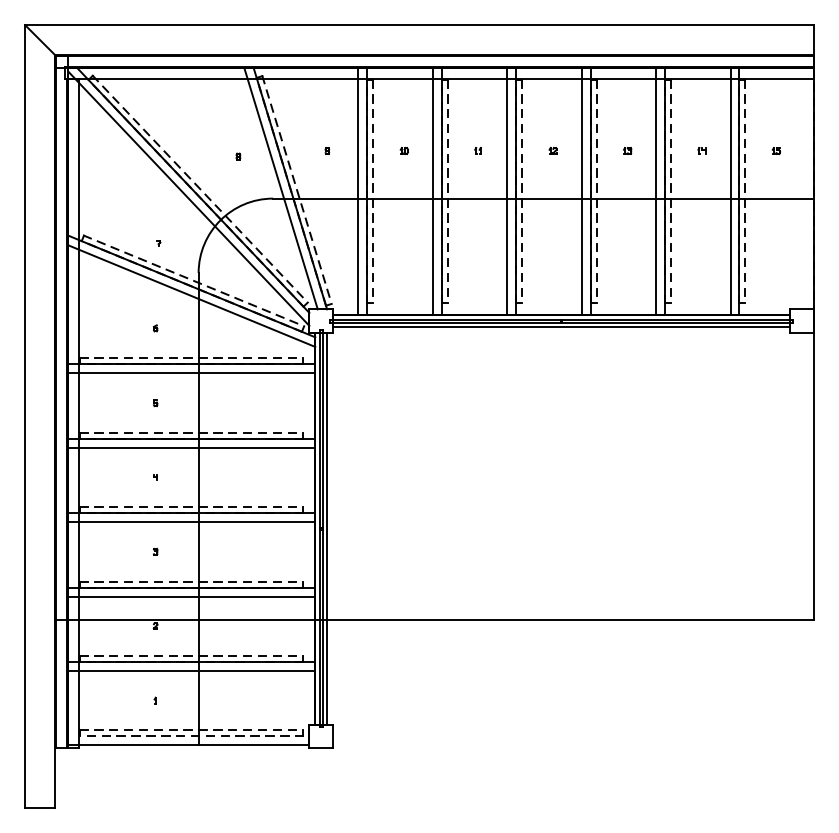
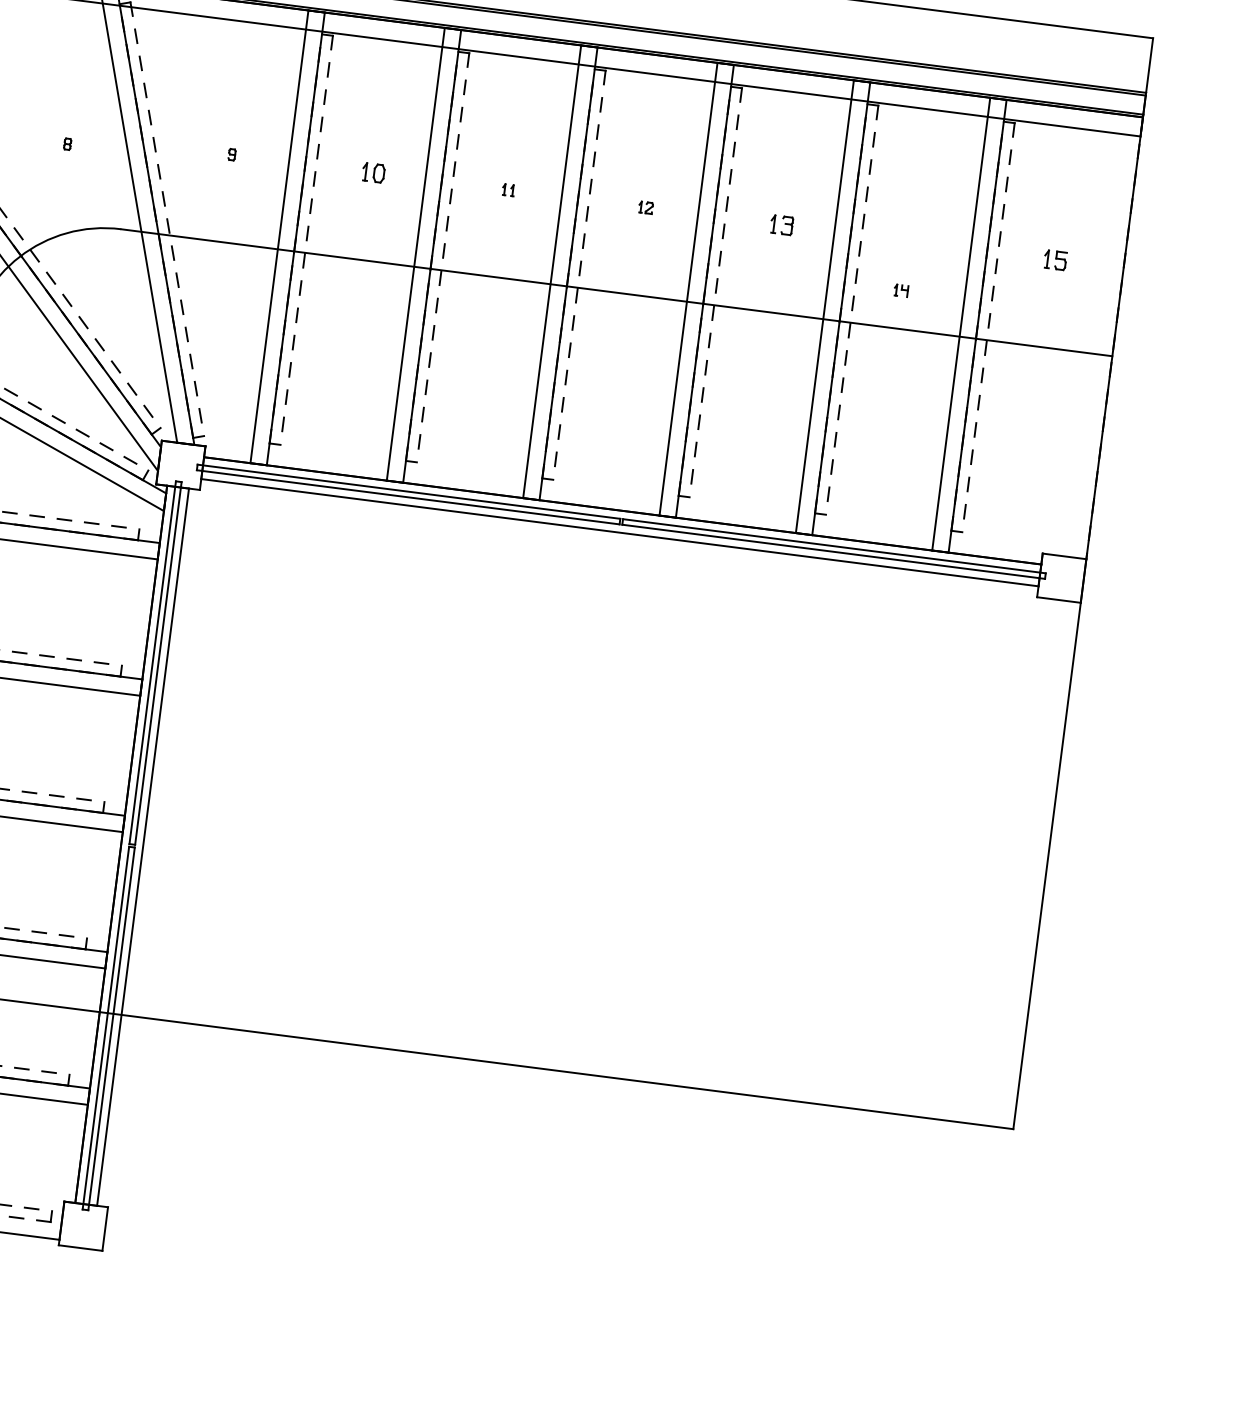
part: (403, 150) -> (371, 171), size x1.6
part: (627, 150) -> (782, 224), size x1.6
part: (701, 150) -> (900, 289), moved
part: (775, 150) -> (1053, 259), size x1.6

